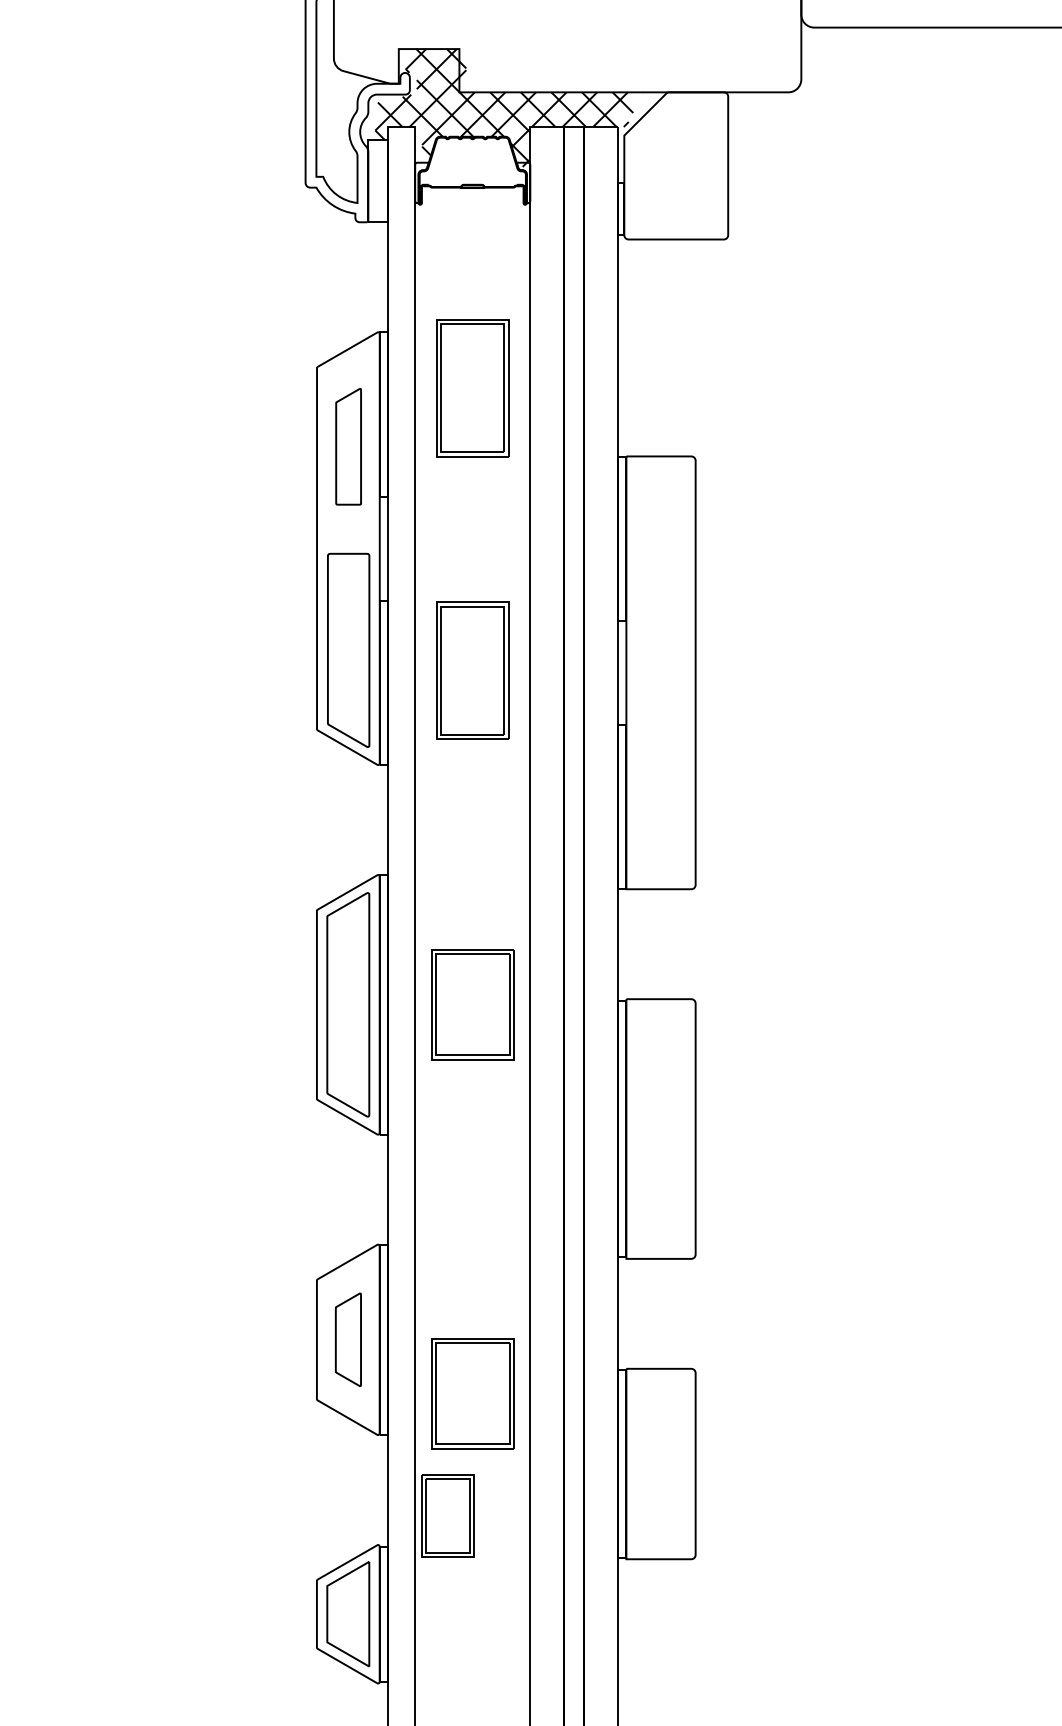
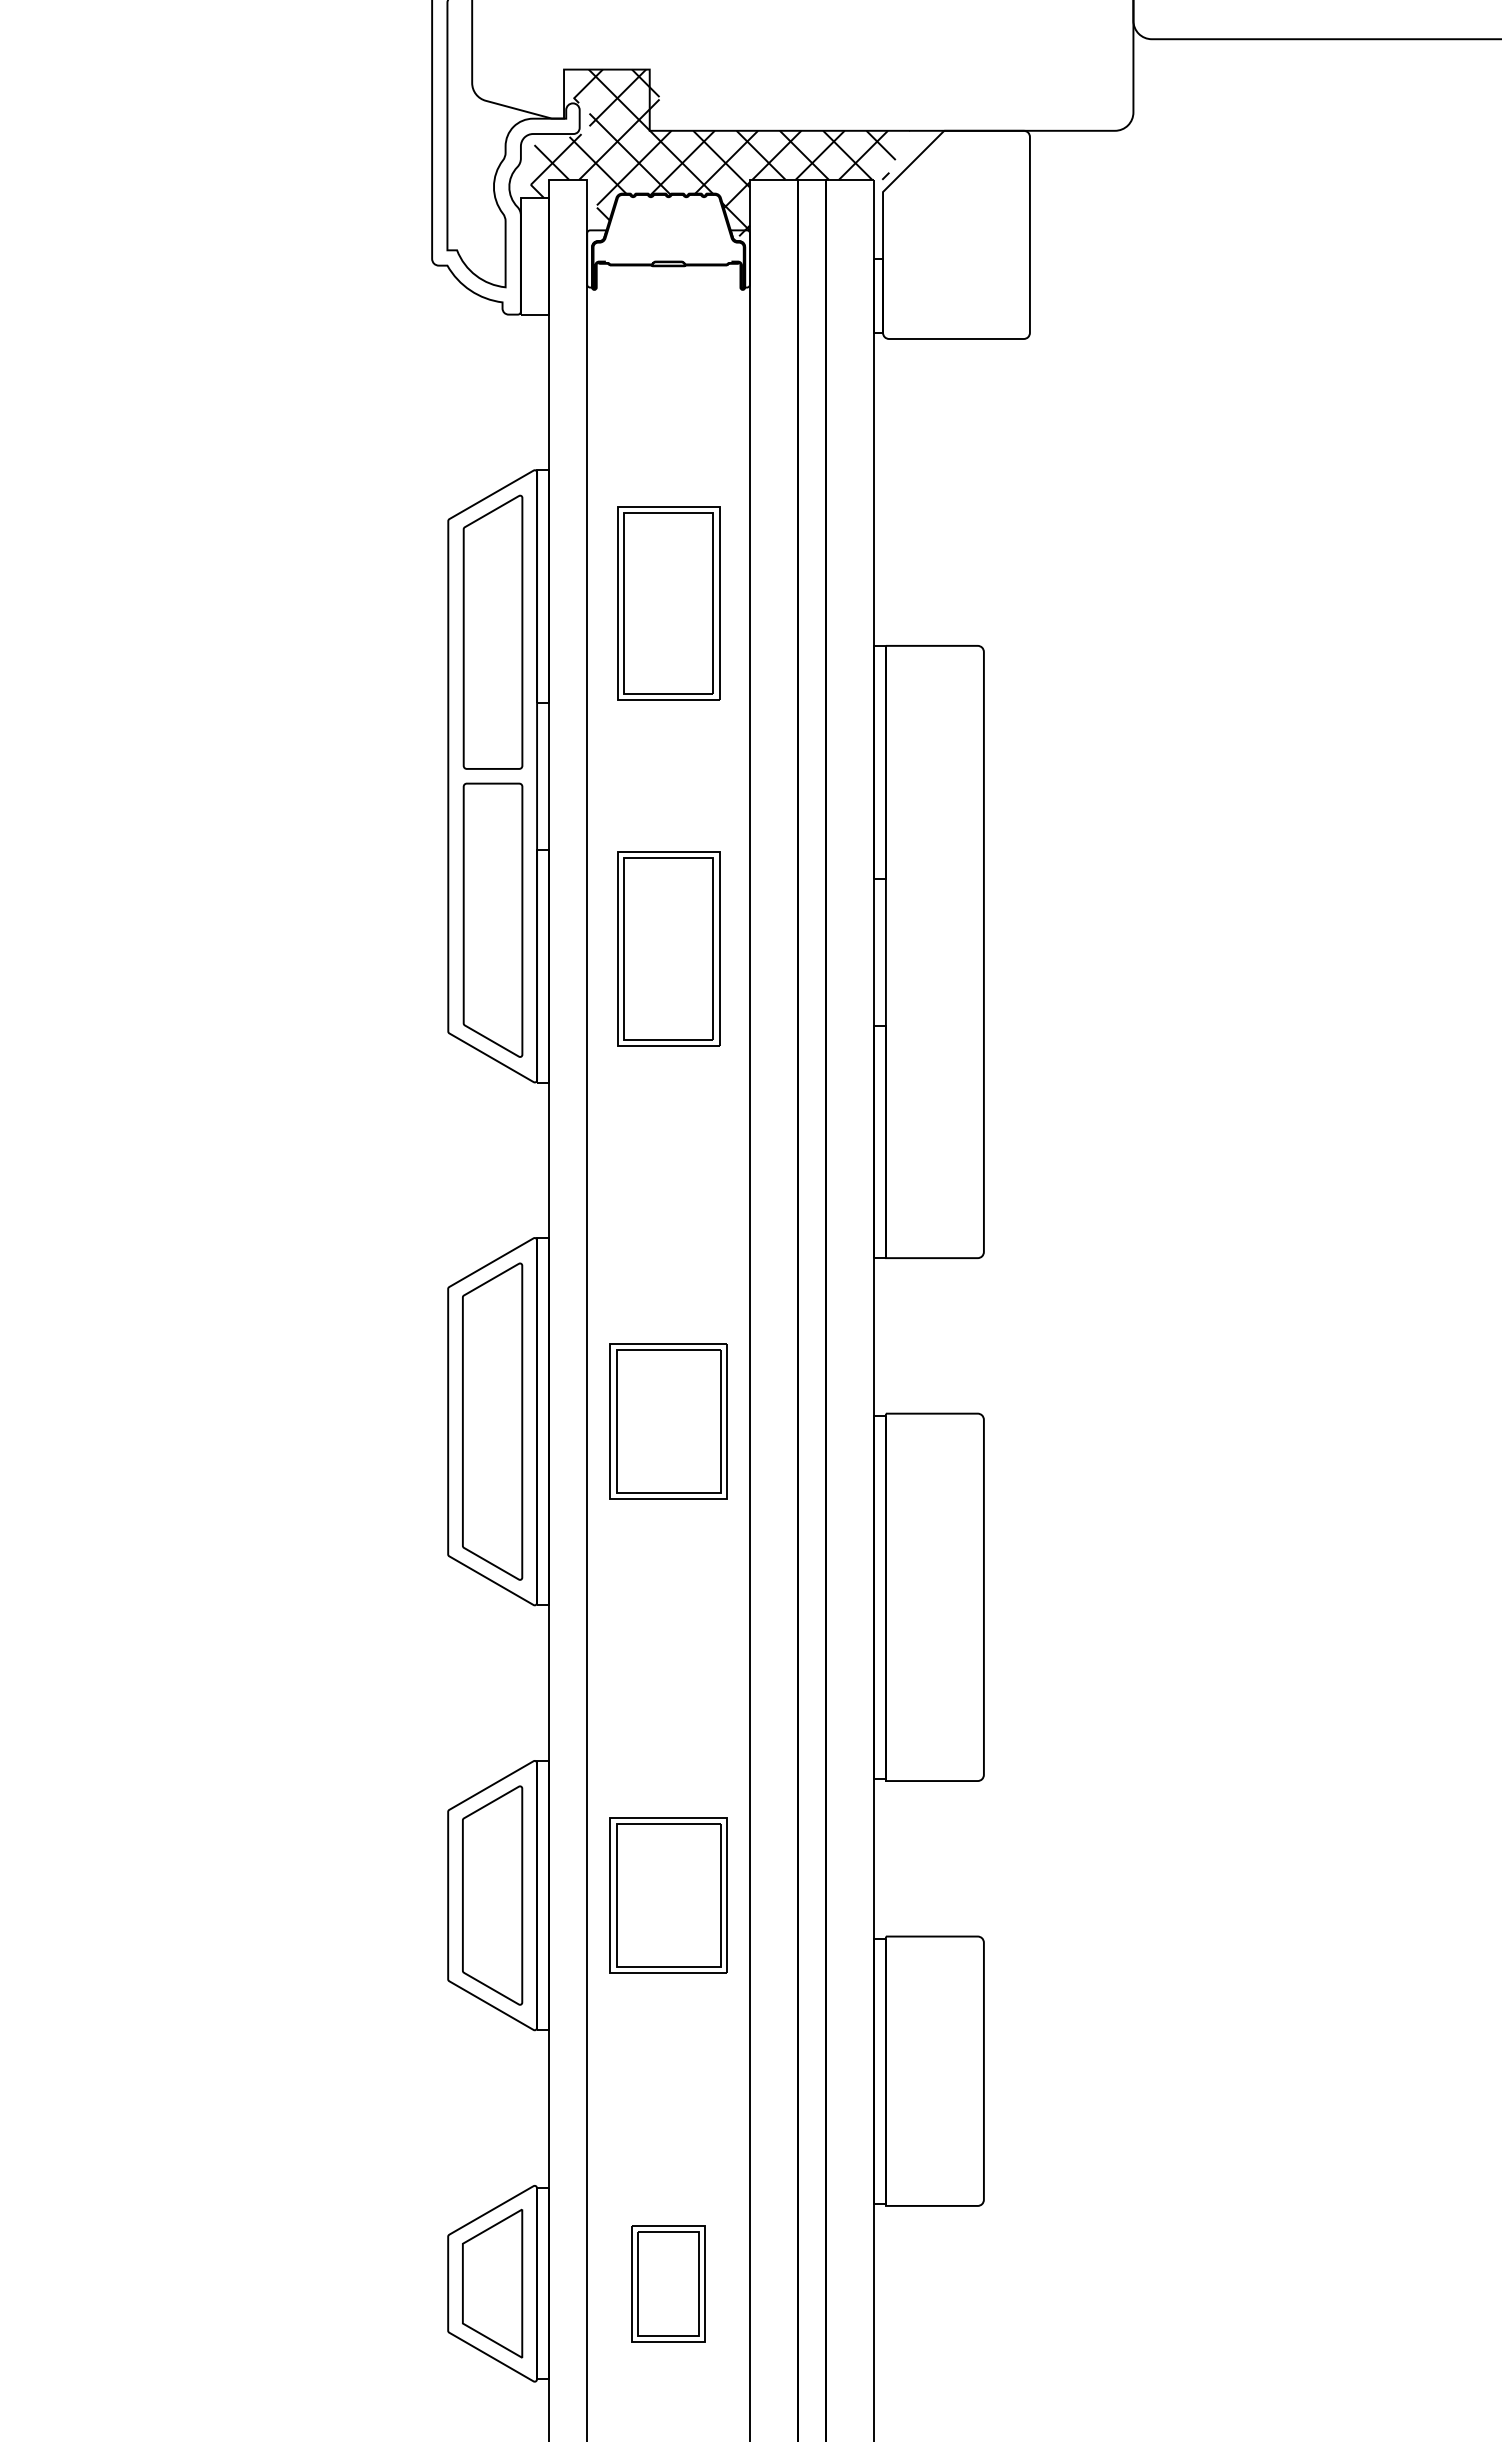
part: (472, 388) -> (668, 603), moved
part: (348, 446) -> (492, 631), size x1.67
part: (348, 1339) -> (492, 1895), size x1.67
part: (472, 1393) -> (668, 1895), moved
part: (447, 1515) -> (668, 2283), moved

